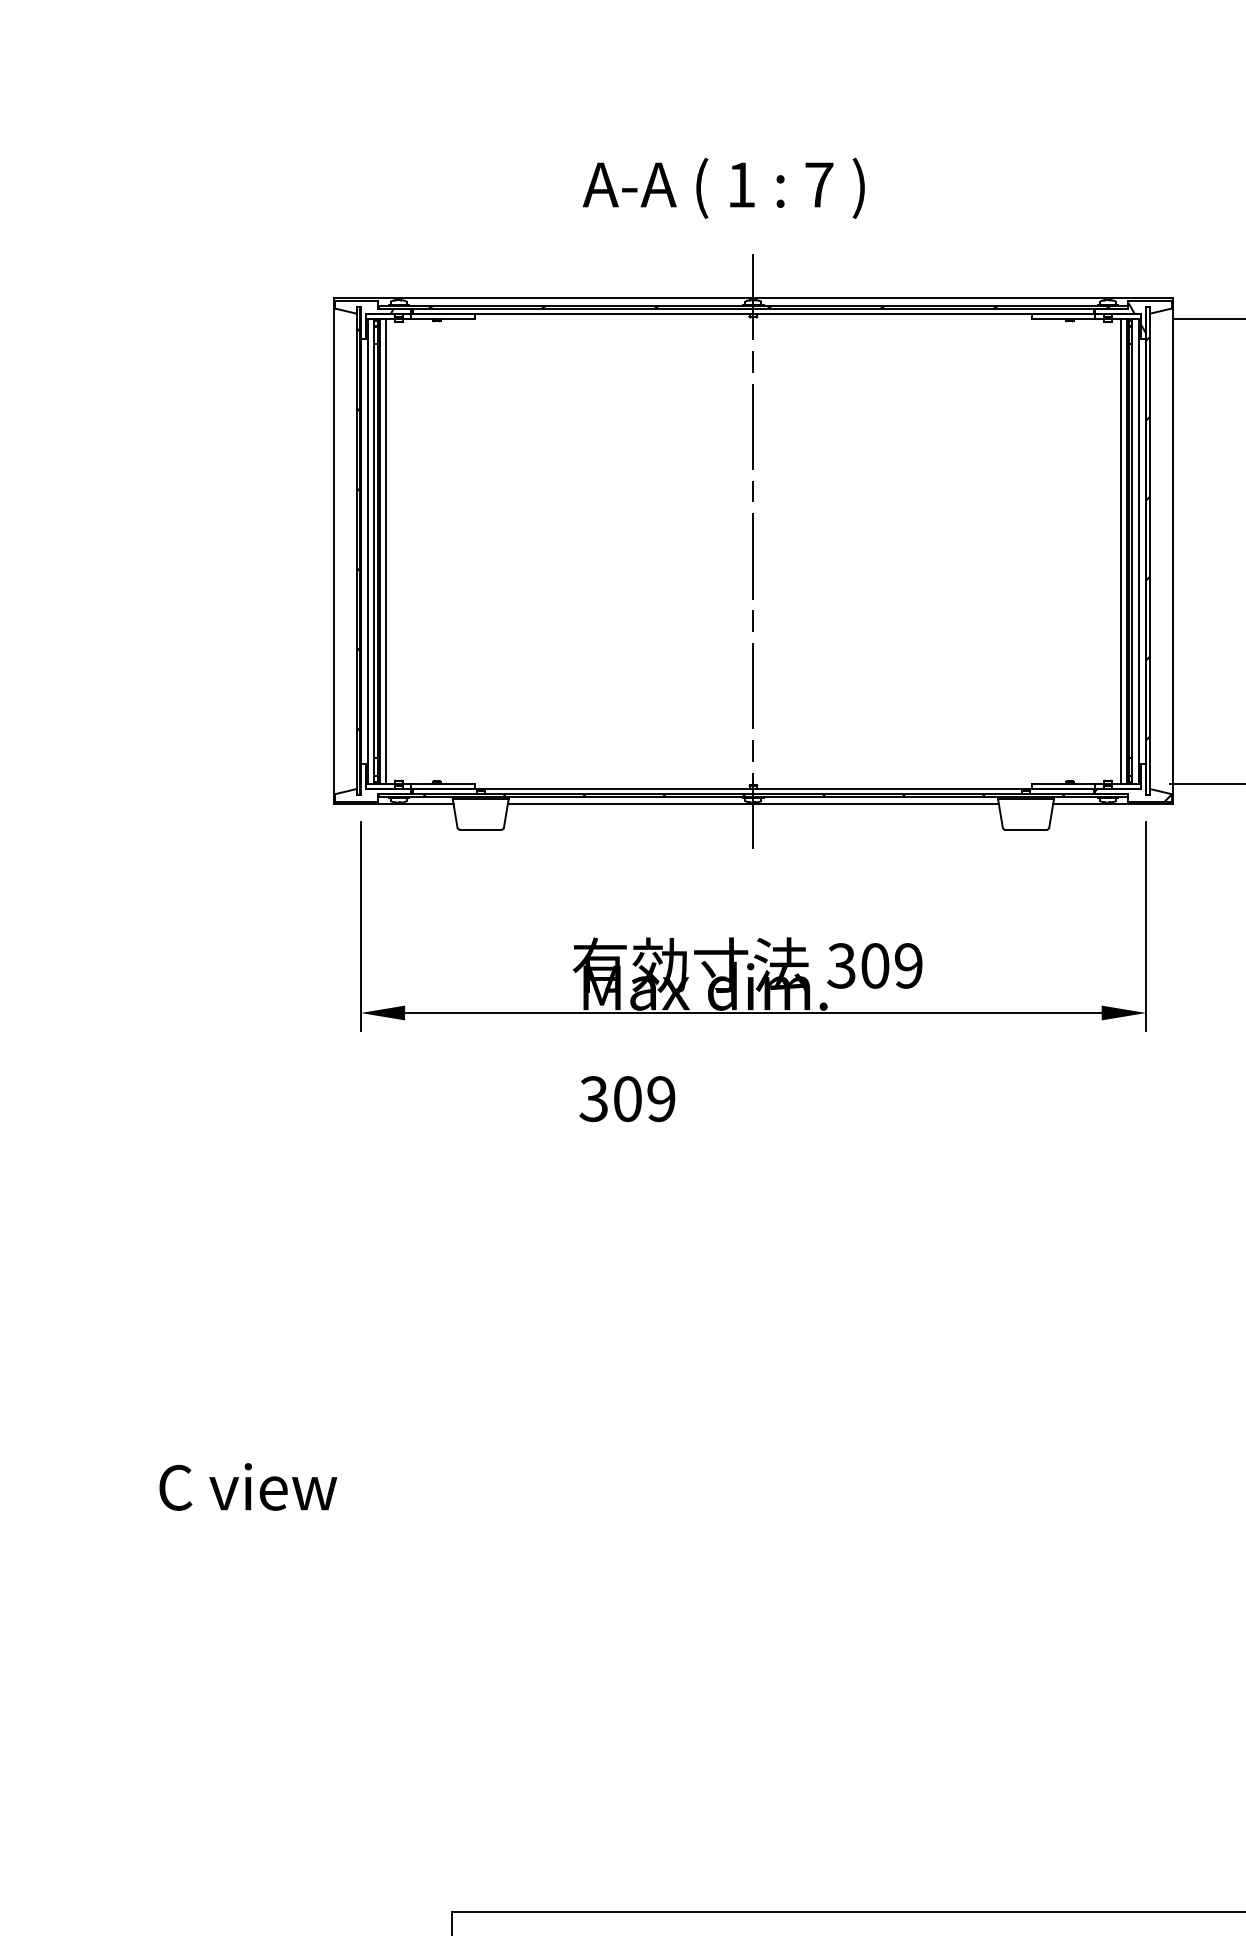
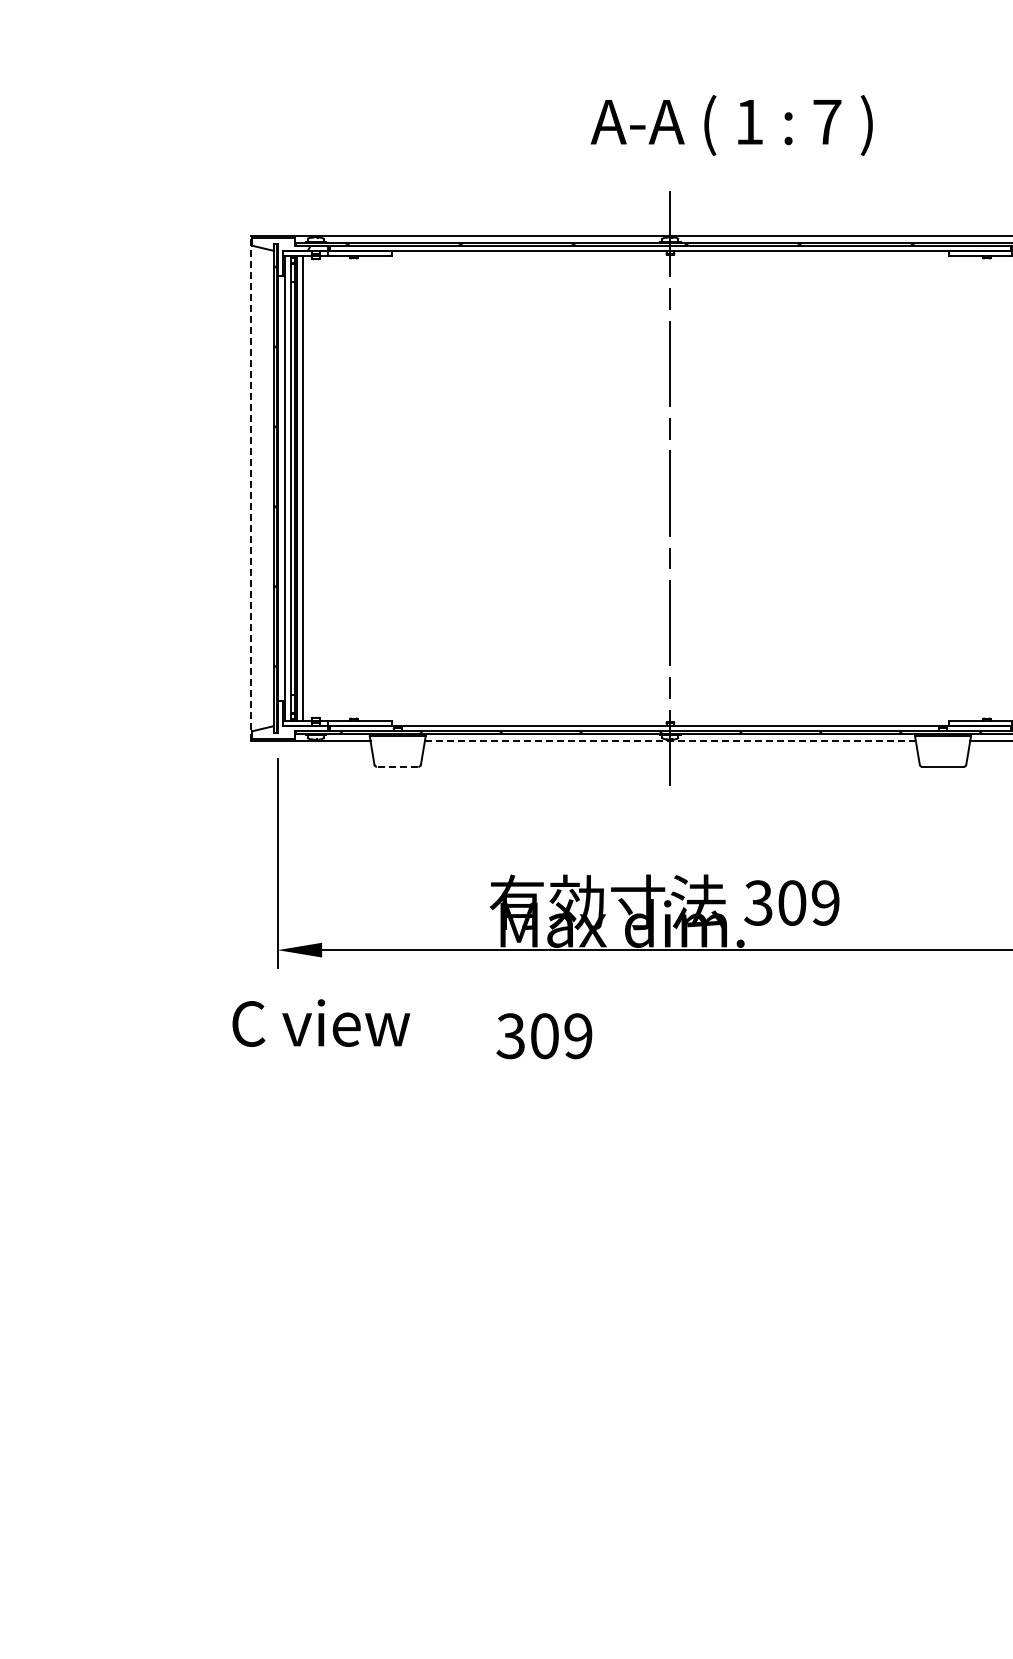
text: (723, 187) -> (731, 124), moved
line: (333, 551) -> (250, 488), solid -> dashed
line: (753, 804) -> (670, 741), solid -> dashed
line: (480, 829) -> (397, 766), solid -> dashed
text: (248, 1486) -> (321, 1022), moved

